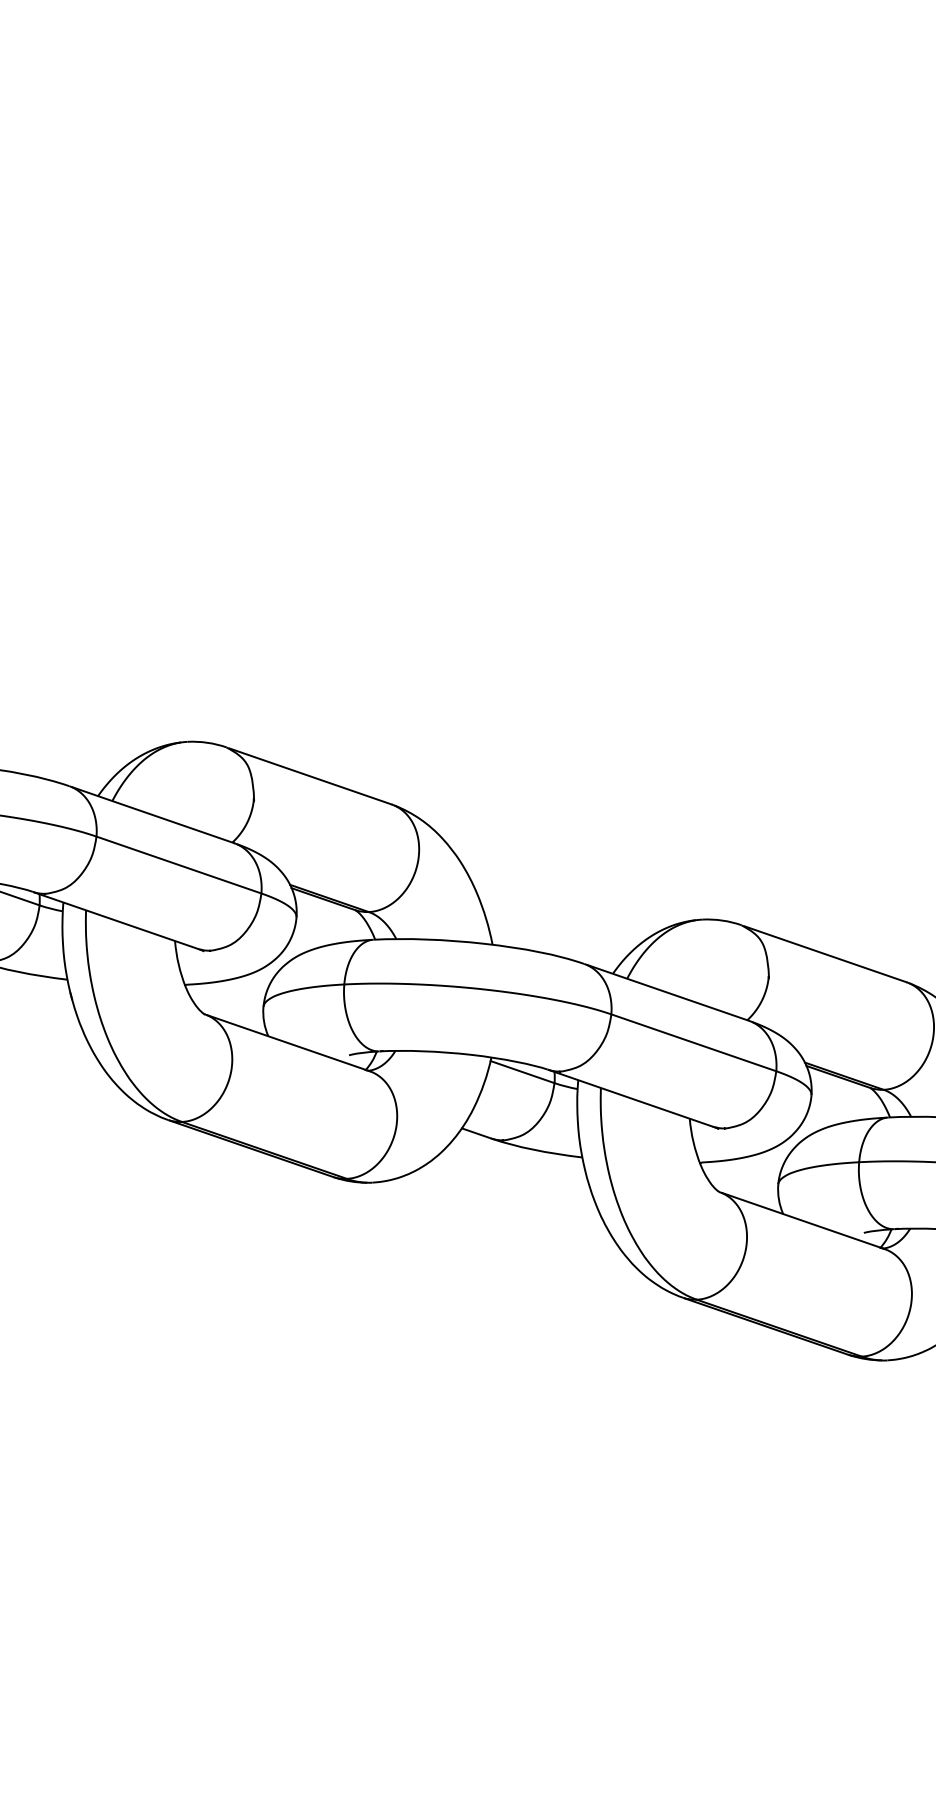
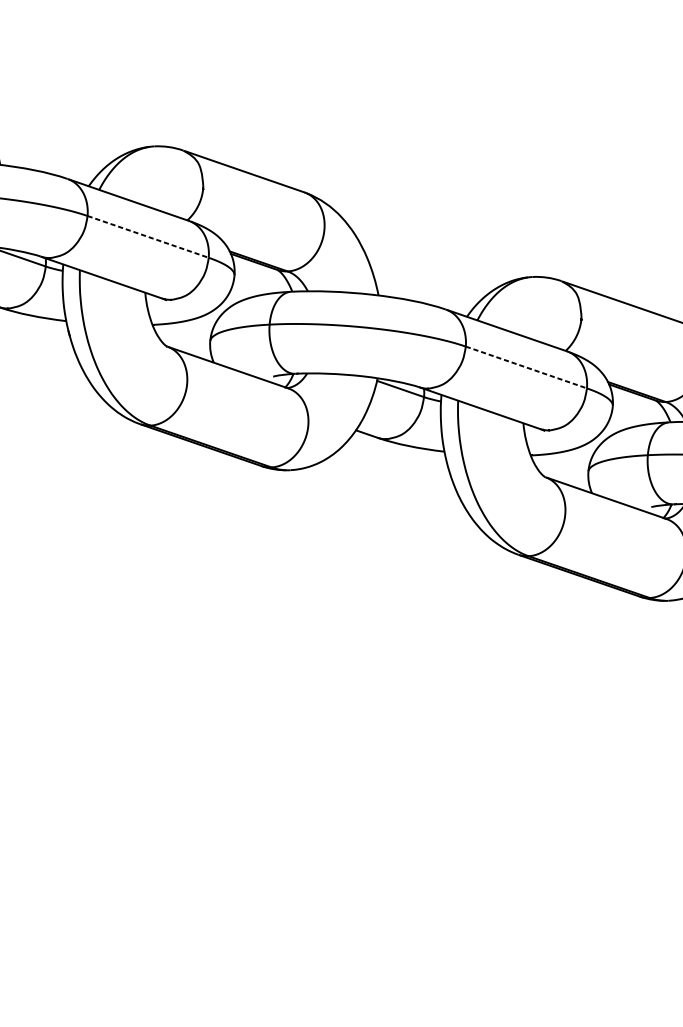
line: (179, 865) -> (148, 237), solid -> dashed
line: (694, 1042) -> (526, 367), solid -> dashed

